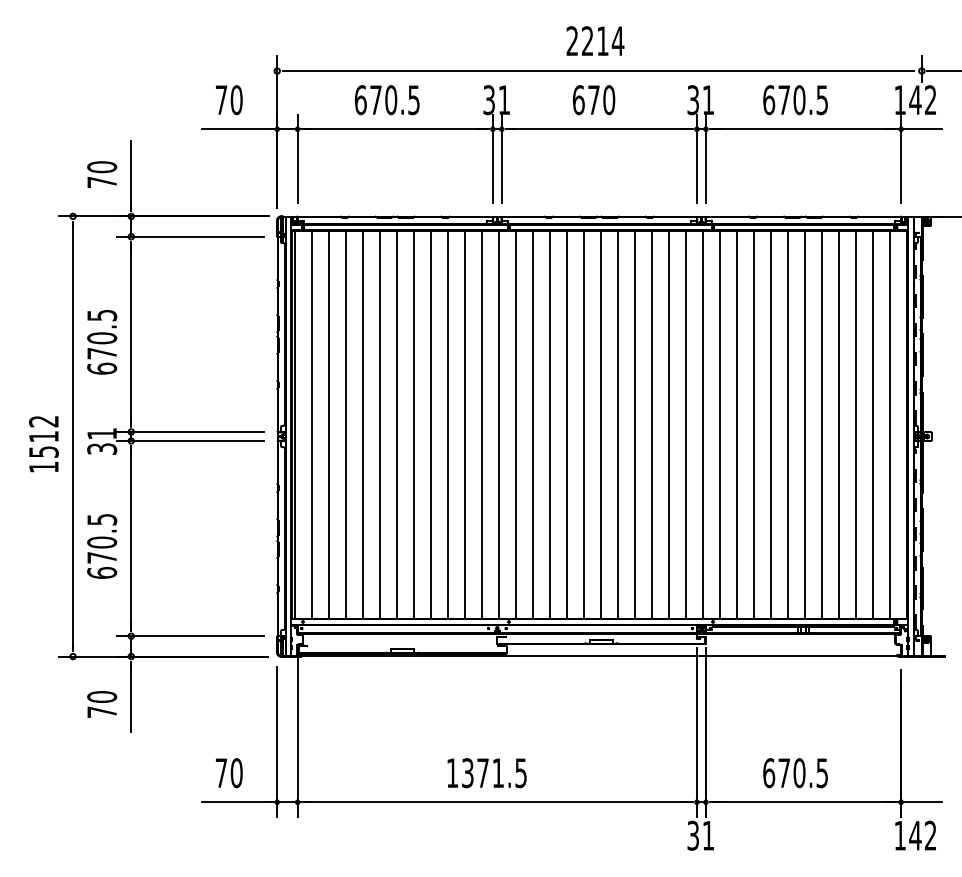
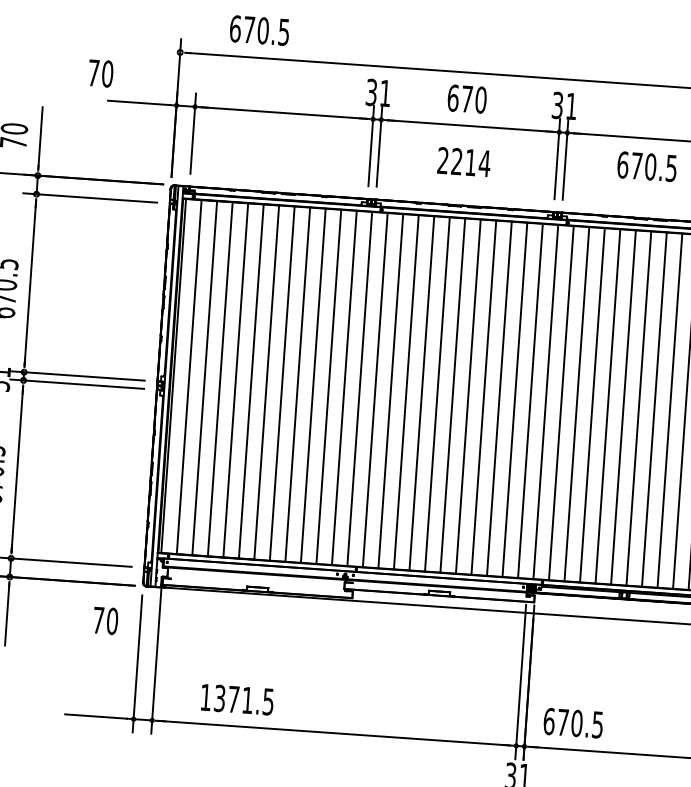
text: (595, 40) -> (464, 161), moved
text: (229, 100) -> (101, 73), moved
text: (386, 100) -> (258, 30), moved
text: (795, 100) -> (647, 167), moved
text: (229, 773) -> (105, 621), moved
text: (486, 773) -> (236, 700), moved
text: (795, 773) -> (573, 723), moved

